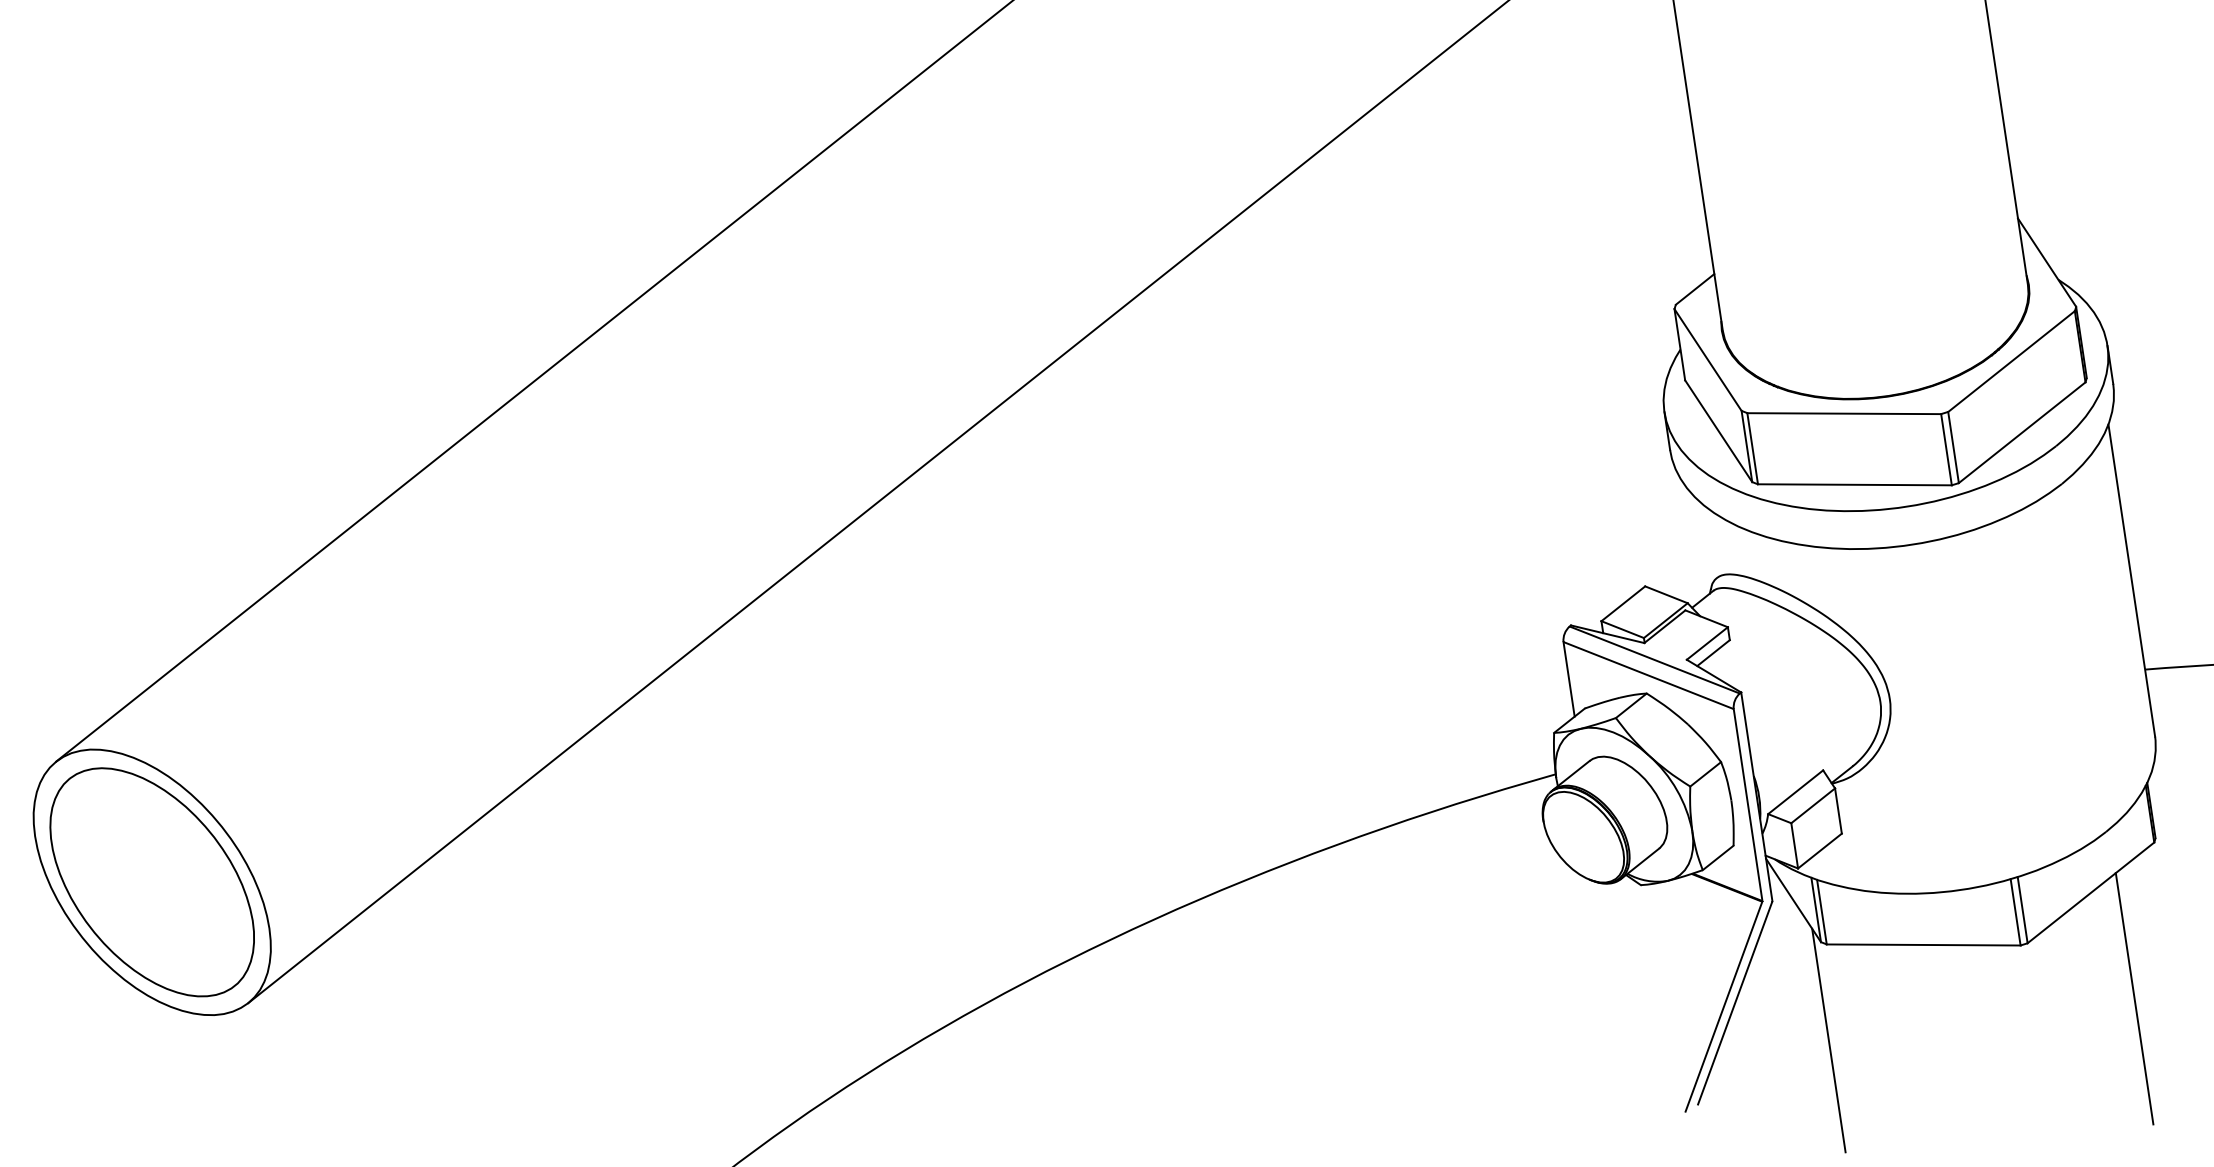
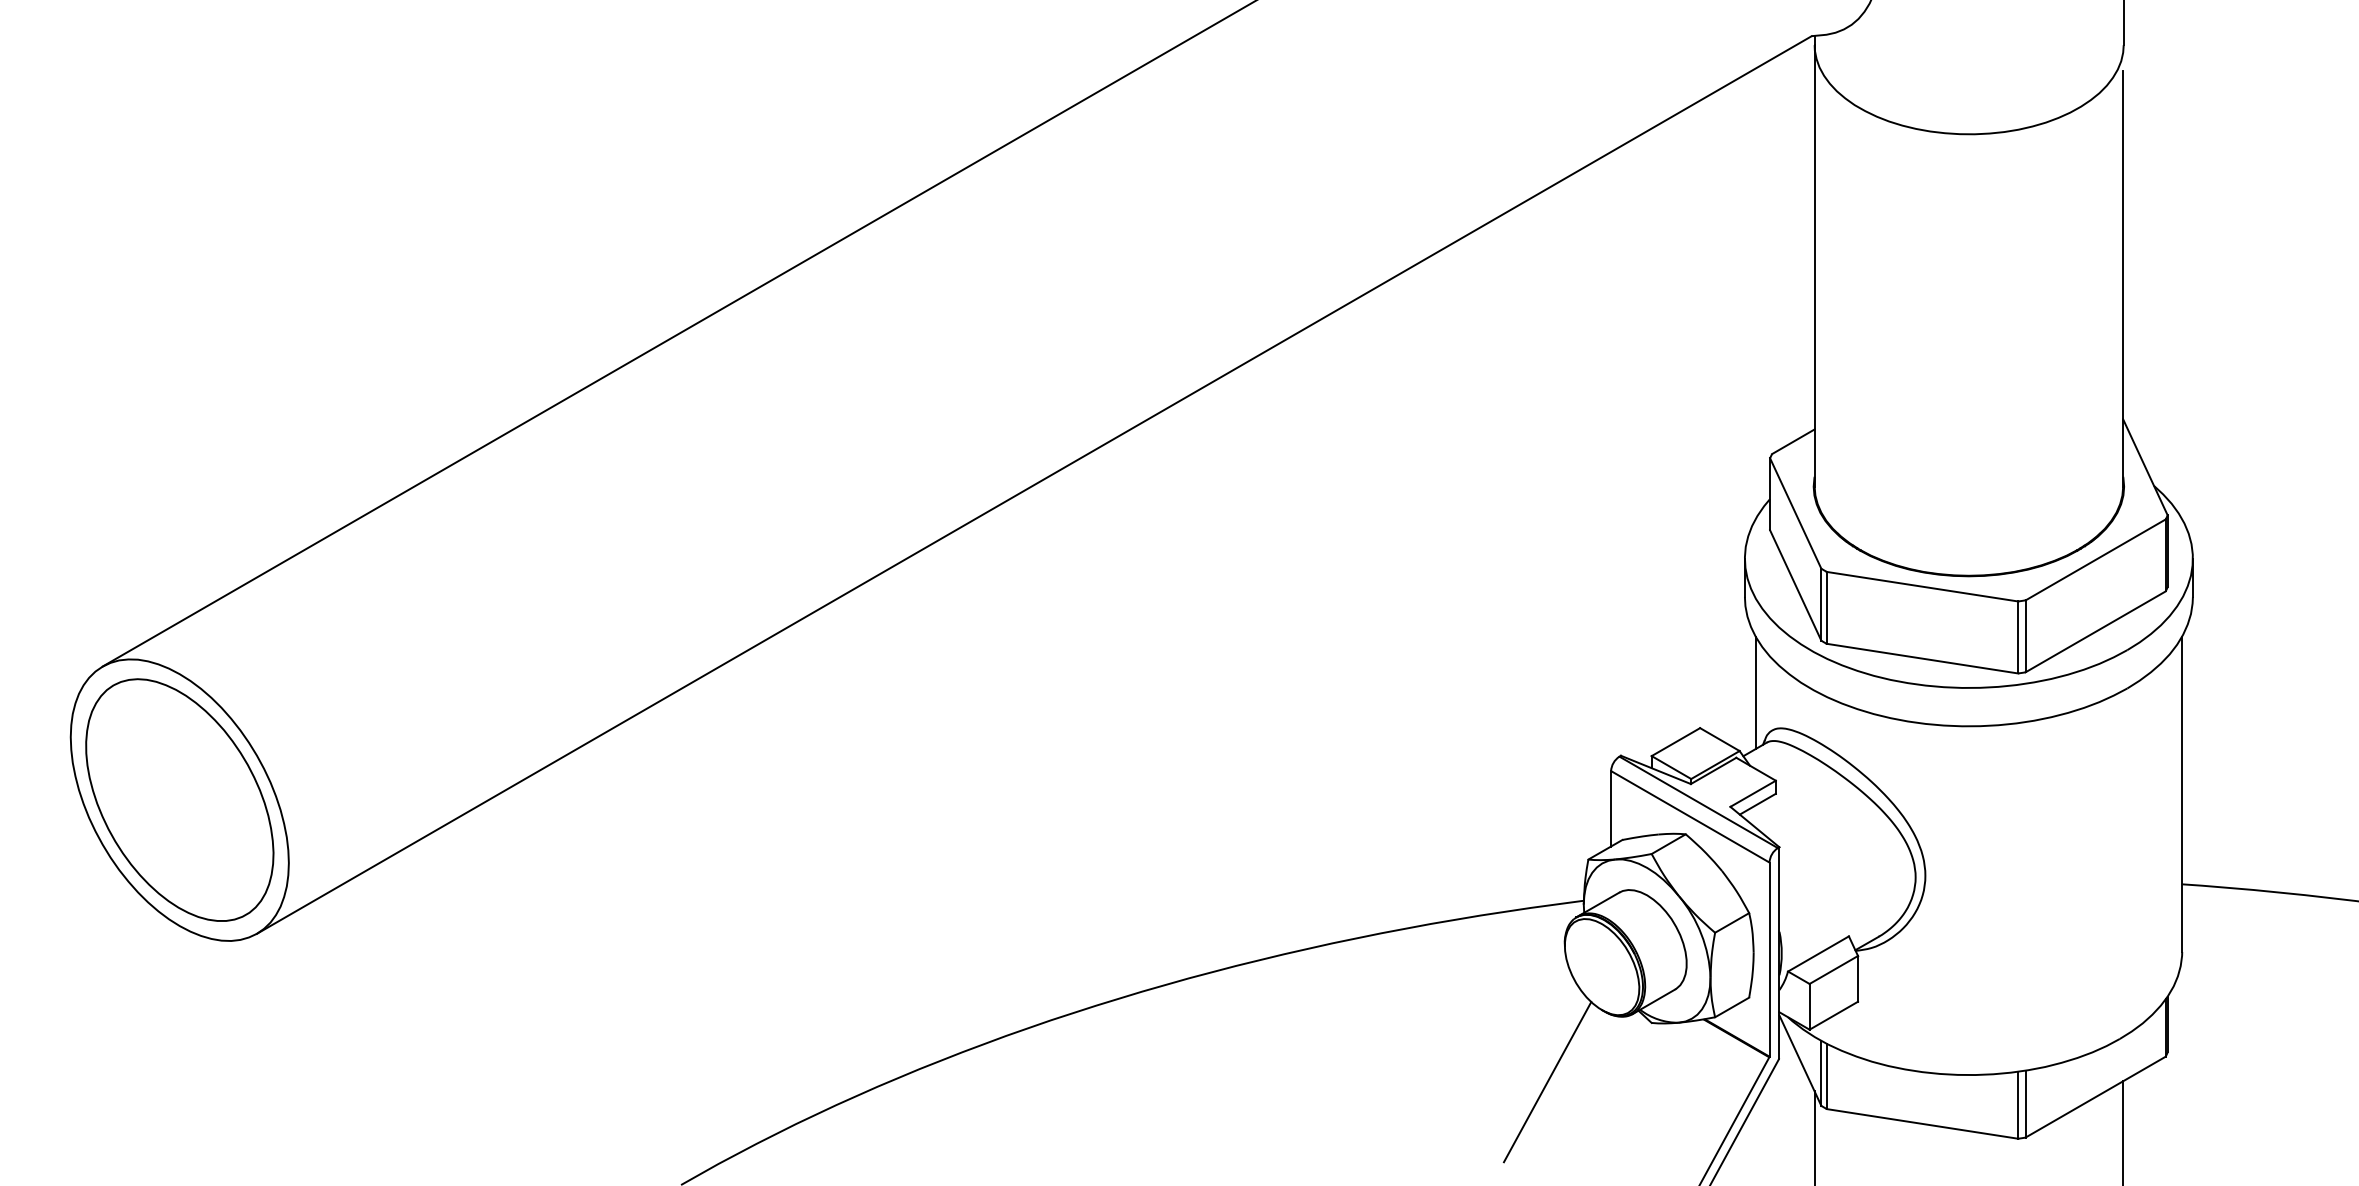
line: (1694, 542) -> (1755, 692), added
line: (1546, 959) -> (1547, 1082), added

